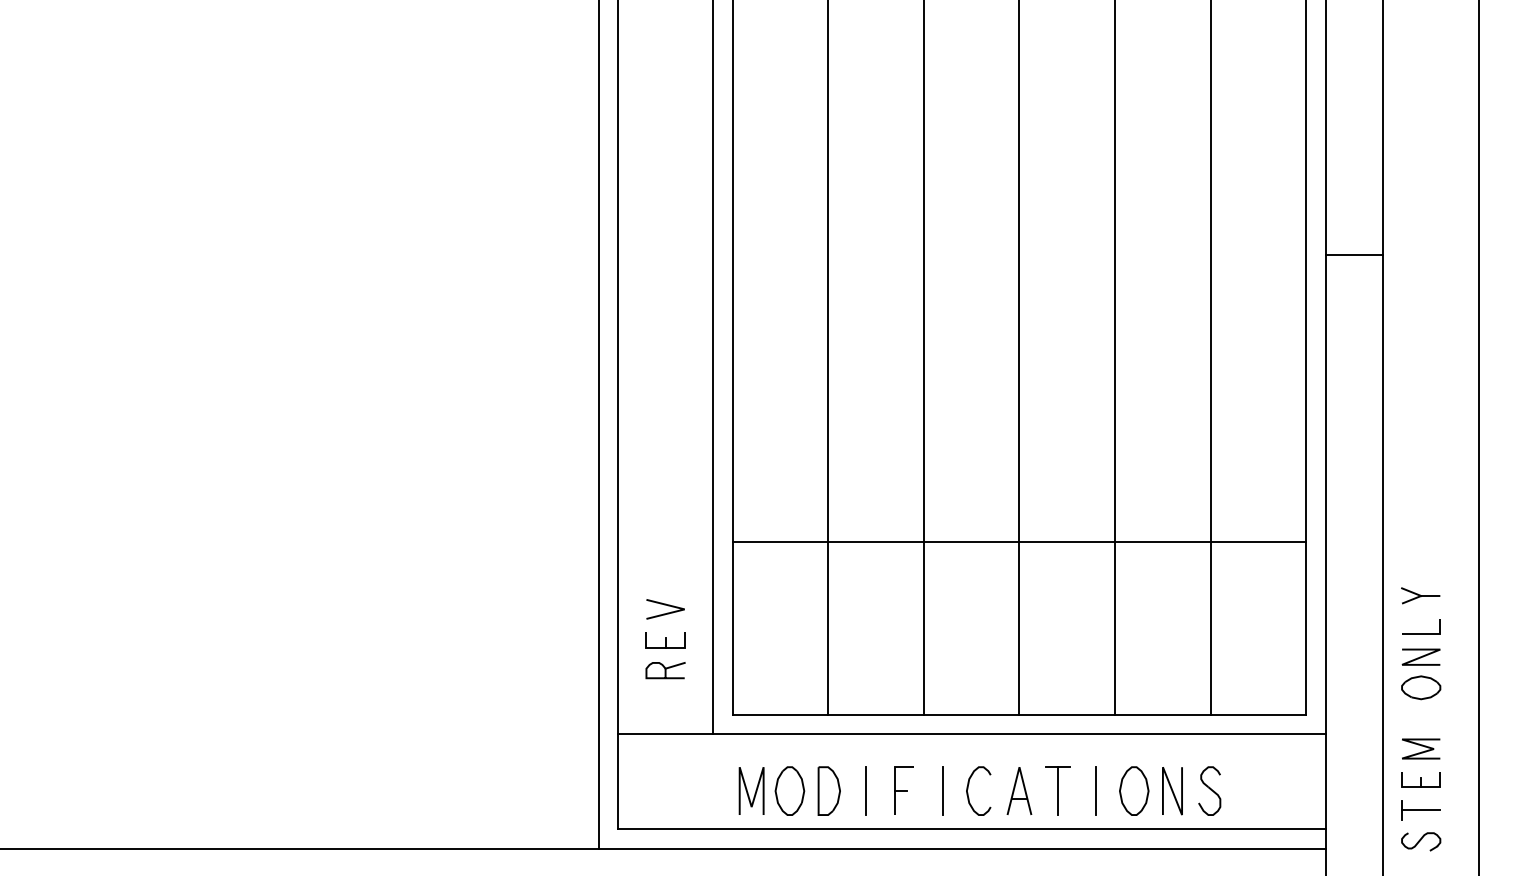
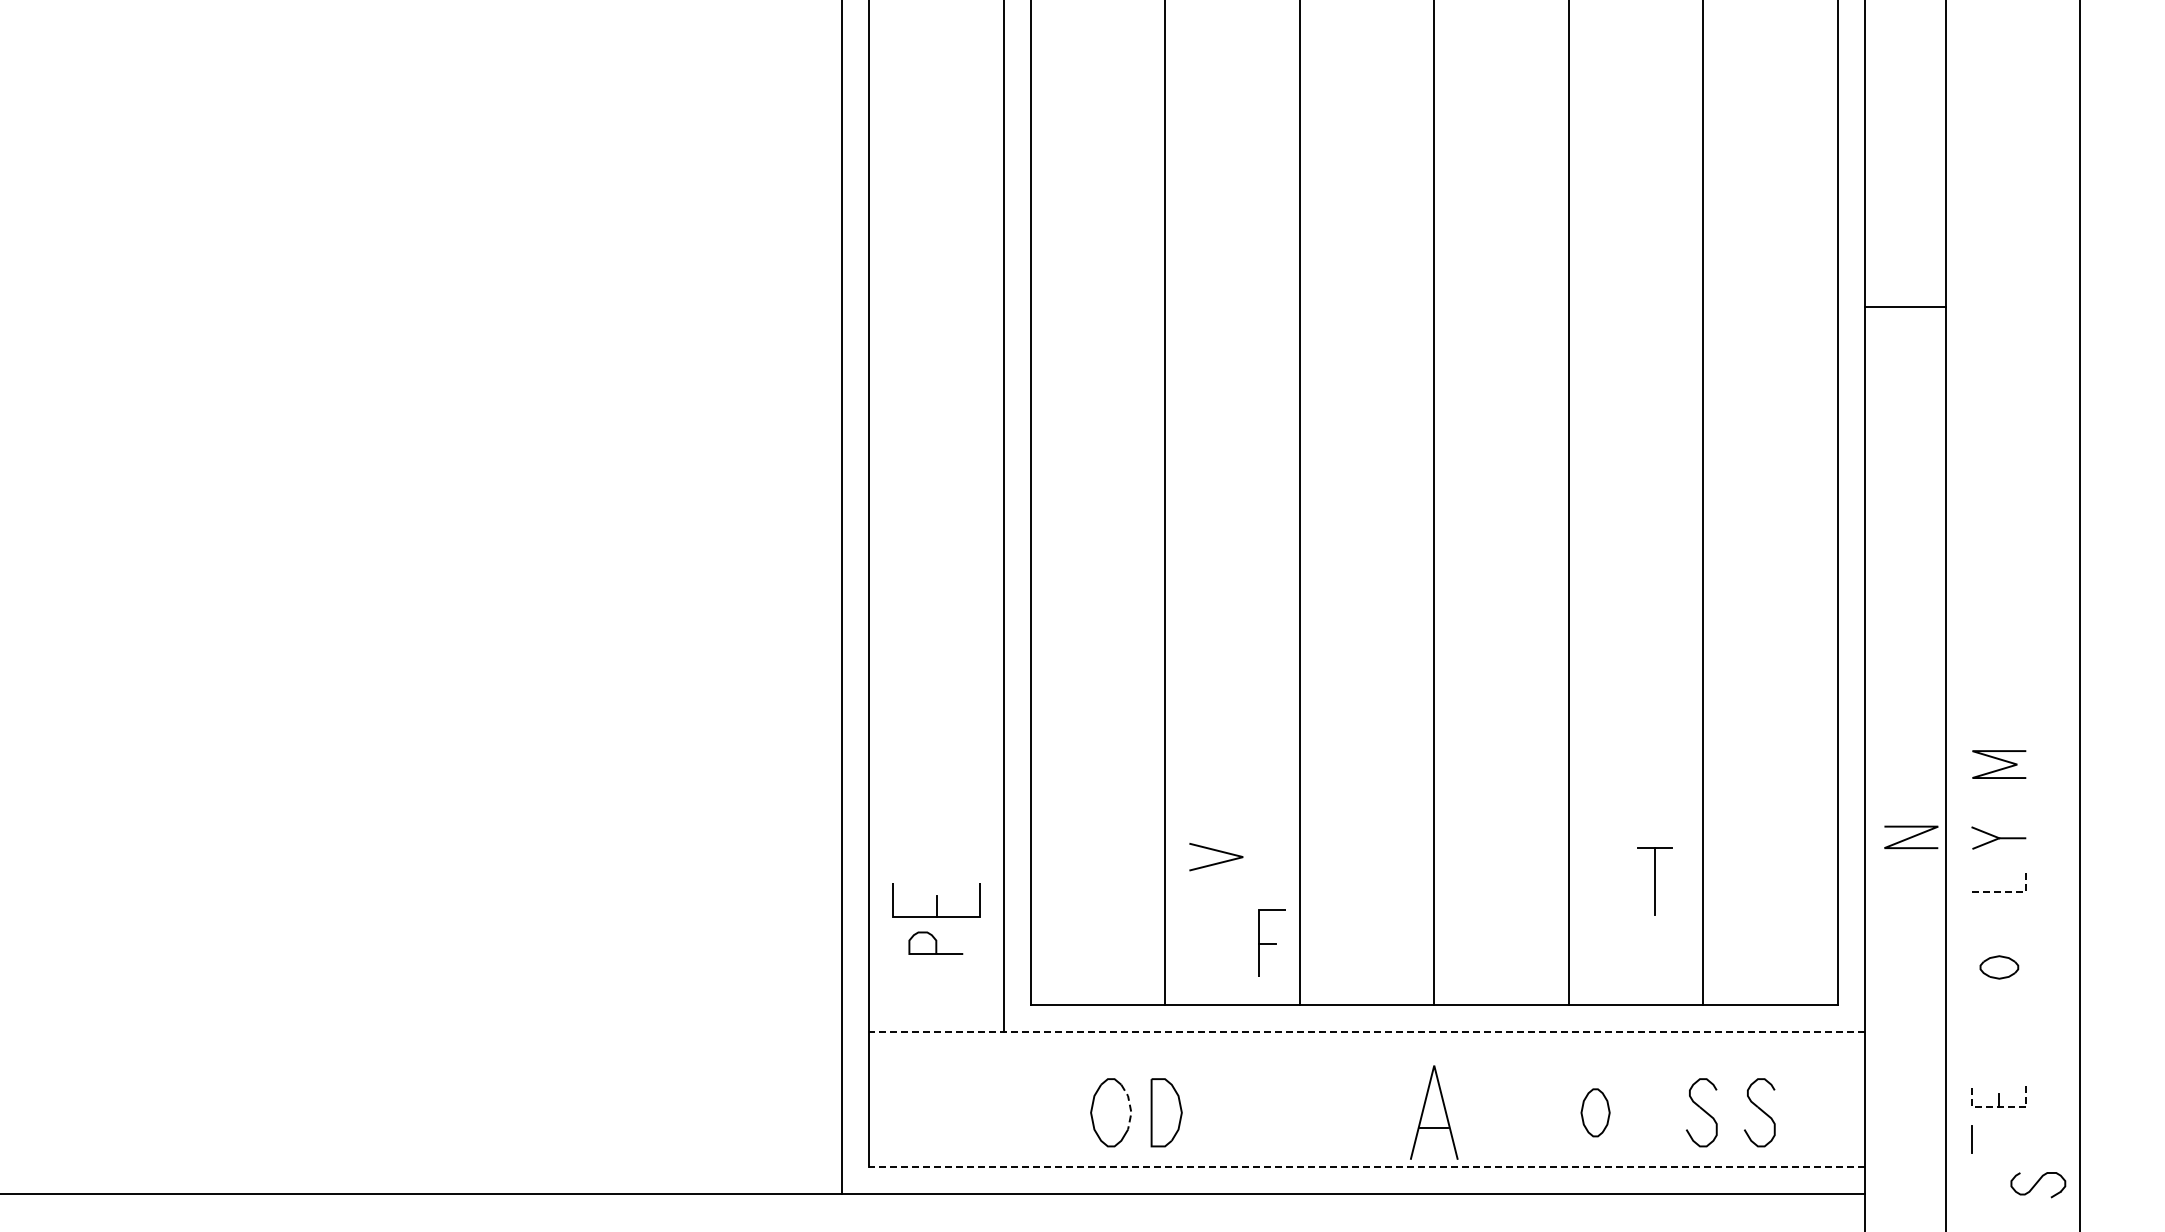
line: (1353, 255) -> (1904, 307), moved
line: (1018, 542) -> (1433, 762), removed
line: (665, 613) -> (1216, 862), moved
line: (1429, 634) -> (2011, 892), solid -> dashed
part: (665, 640) -> (935, 900), size x1.6
line: (1421, 657) -> (1911, 837), moved
line: (674, 665) -> (949, 936), removed
part: (1421, 687) -> (1999, 967), size x0.7
line: (971, 734) -> (1366, 1032), solid -> dashed
line: (1421, 746) -> (1999, 760), moved
line: (803, 786) -> (1130, 1106), solid -> dashed
curve: (968, 787) -> (1362, 1107), removed
line: (1421, 787) -> (1999, 1107), solid -> dashed
line: (866, 790) -> (1218, 1112), removed
part: (903, 790) -> (1271, 942), moved
line: (942, 790) -> (1326, 1112), removed
part: (1018, 790) -> (1433, 1112), size x1.4
part: (1057, 790) -> (1654, 881), moved
line: (1095, 790) -> (1541, 1112), removed
part: (1134, 790) -> (1595, 1112), size x0.7
line: (1172, 790) -> (1649, 1112), removed
part: (1250, 790) -> (1759, 1112), added
line: (748, 792) -> (1052, 1114), removed
line: (1421, 810) -> (1999, 1139), removed
line: (971, 829) -> (1366, 1166), solid -> dashed
part: (1421, 842) -> (2038, 1185), moved

